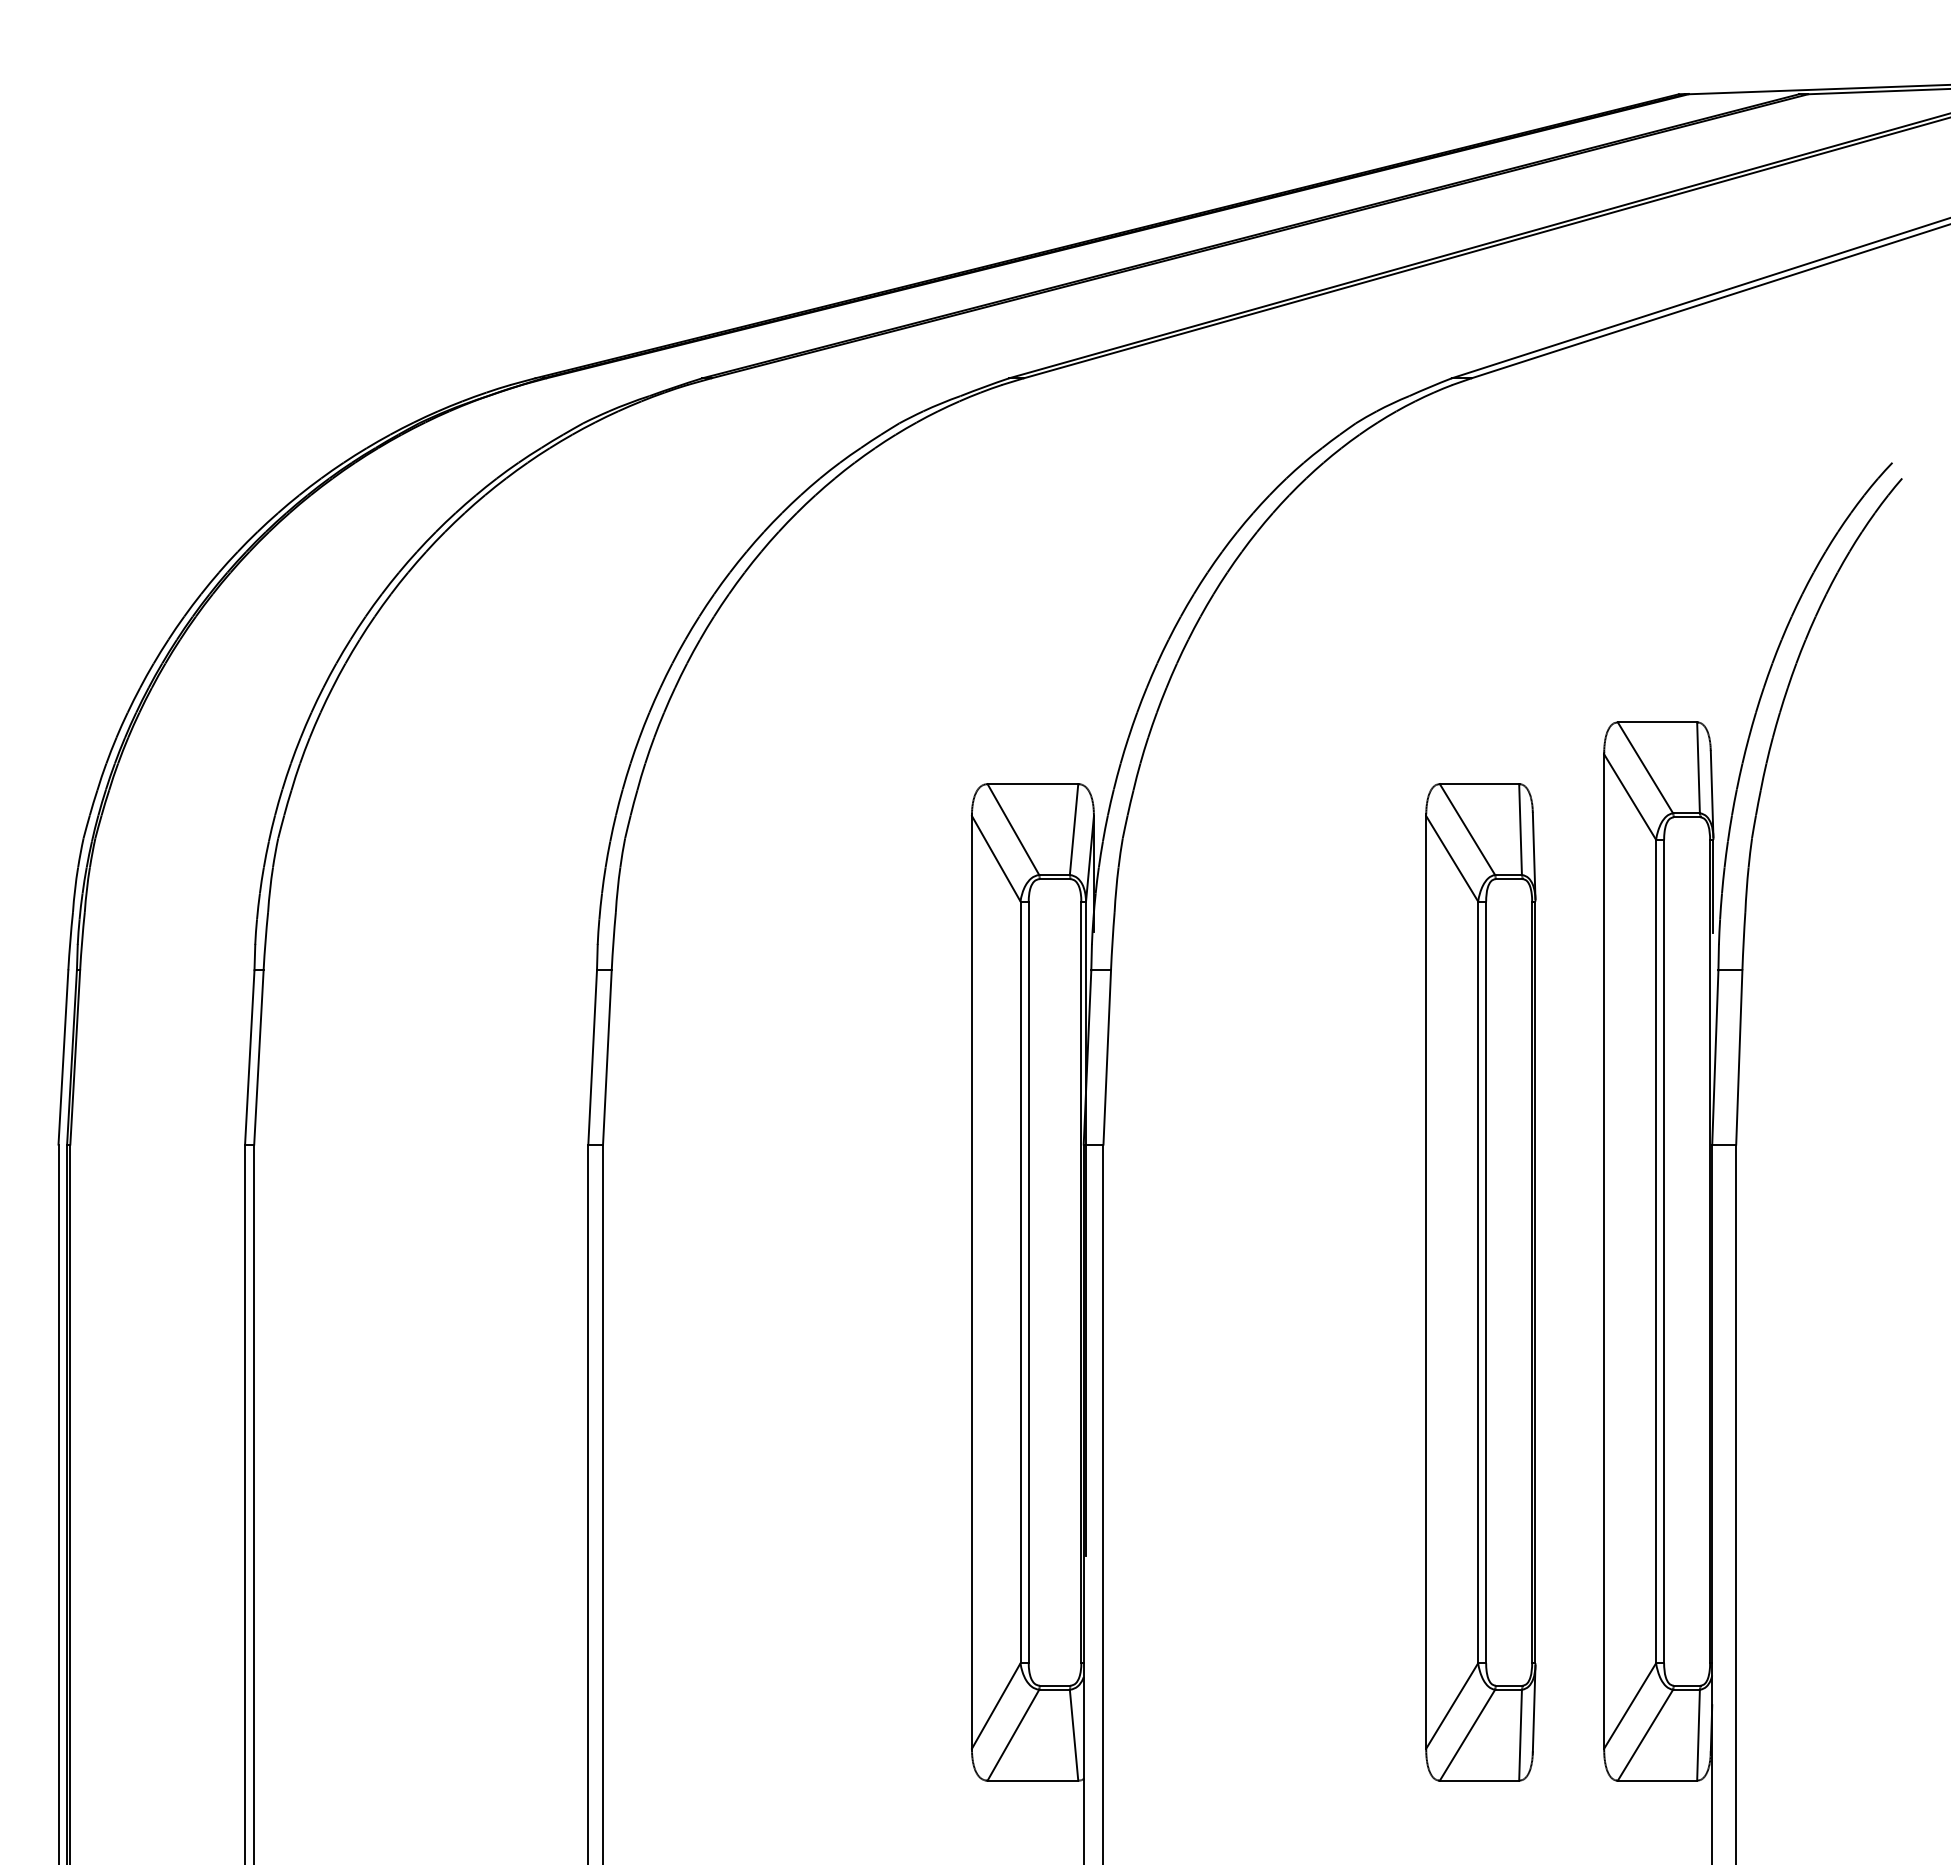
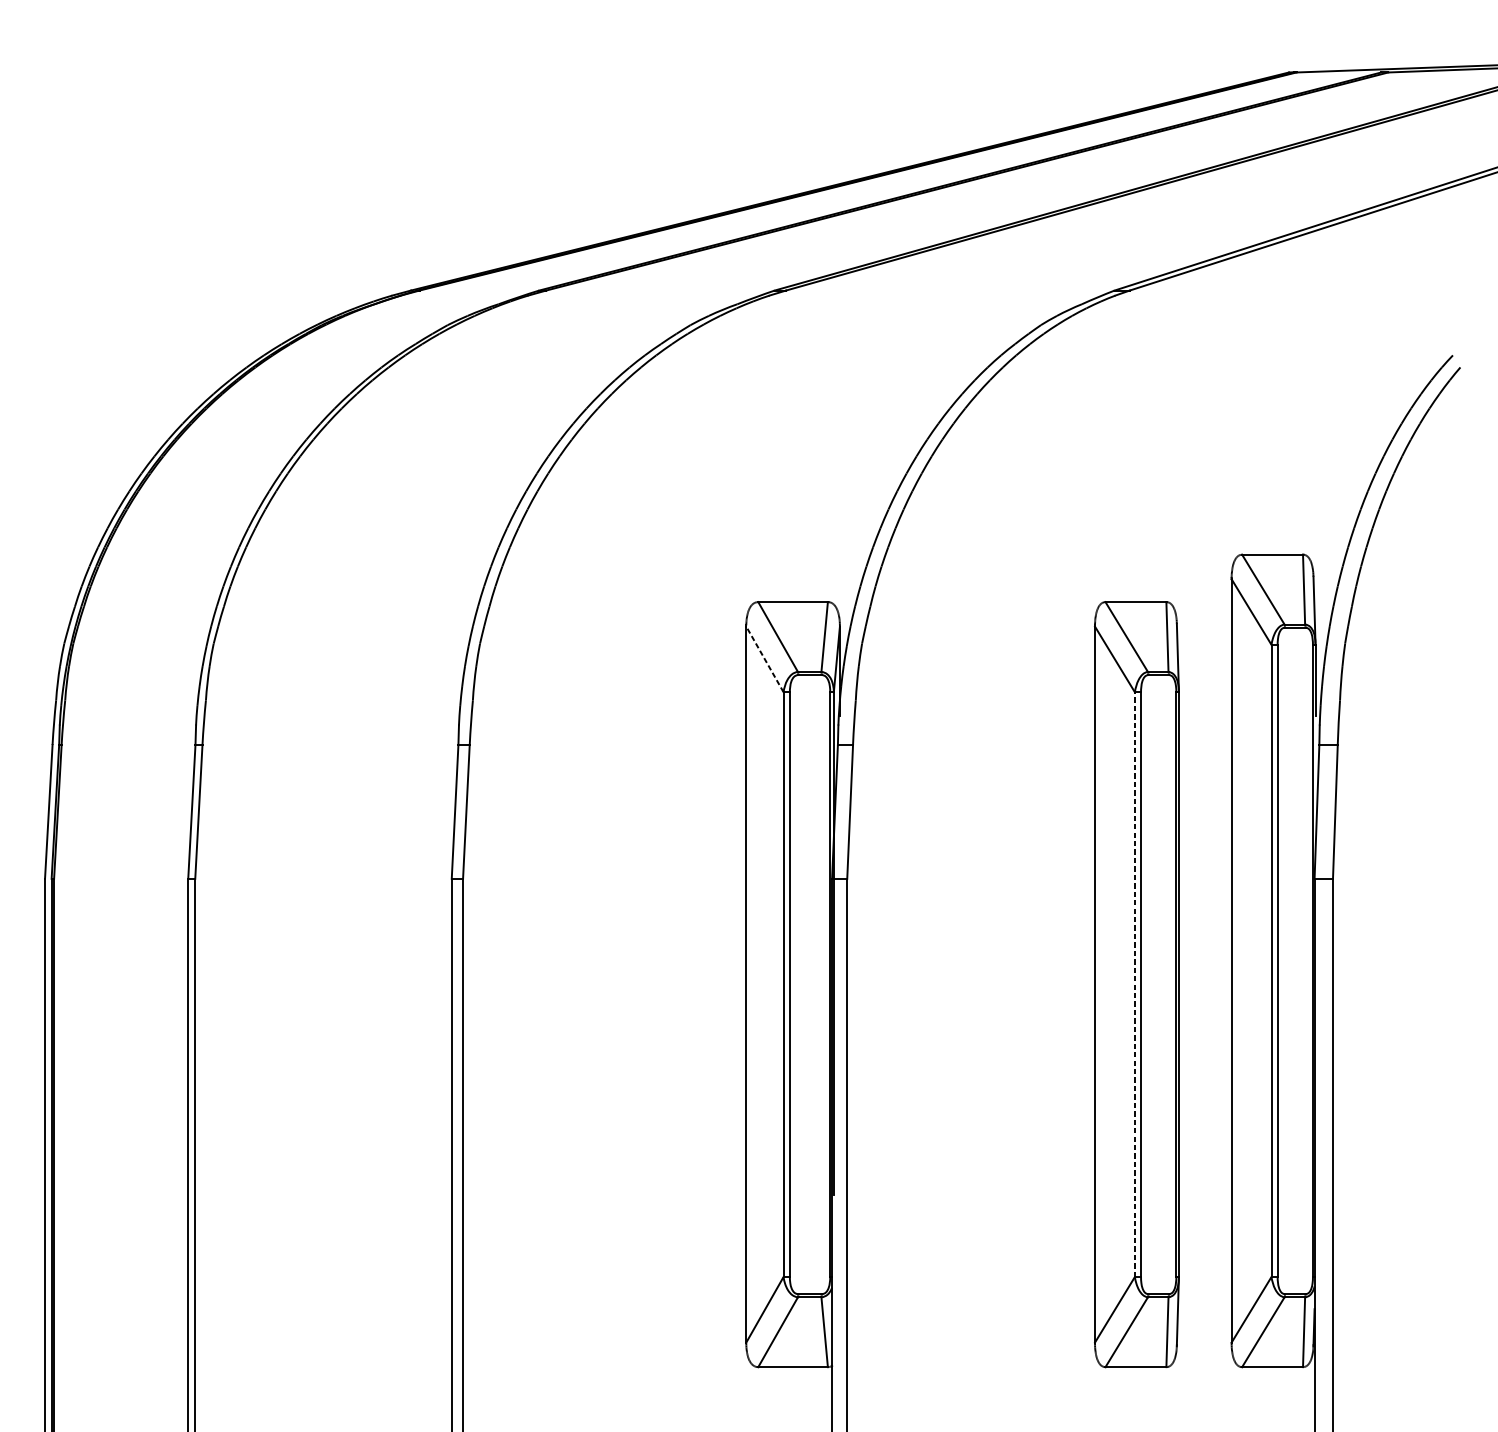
line: (996, 858) -> (765, 659), solid -> dashed
line: (1478, 1282) -> (1135, 984), solid -> dashed

